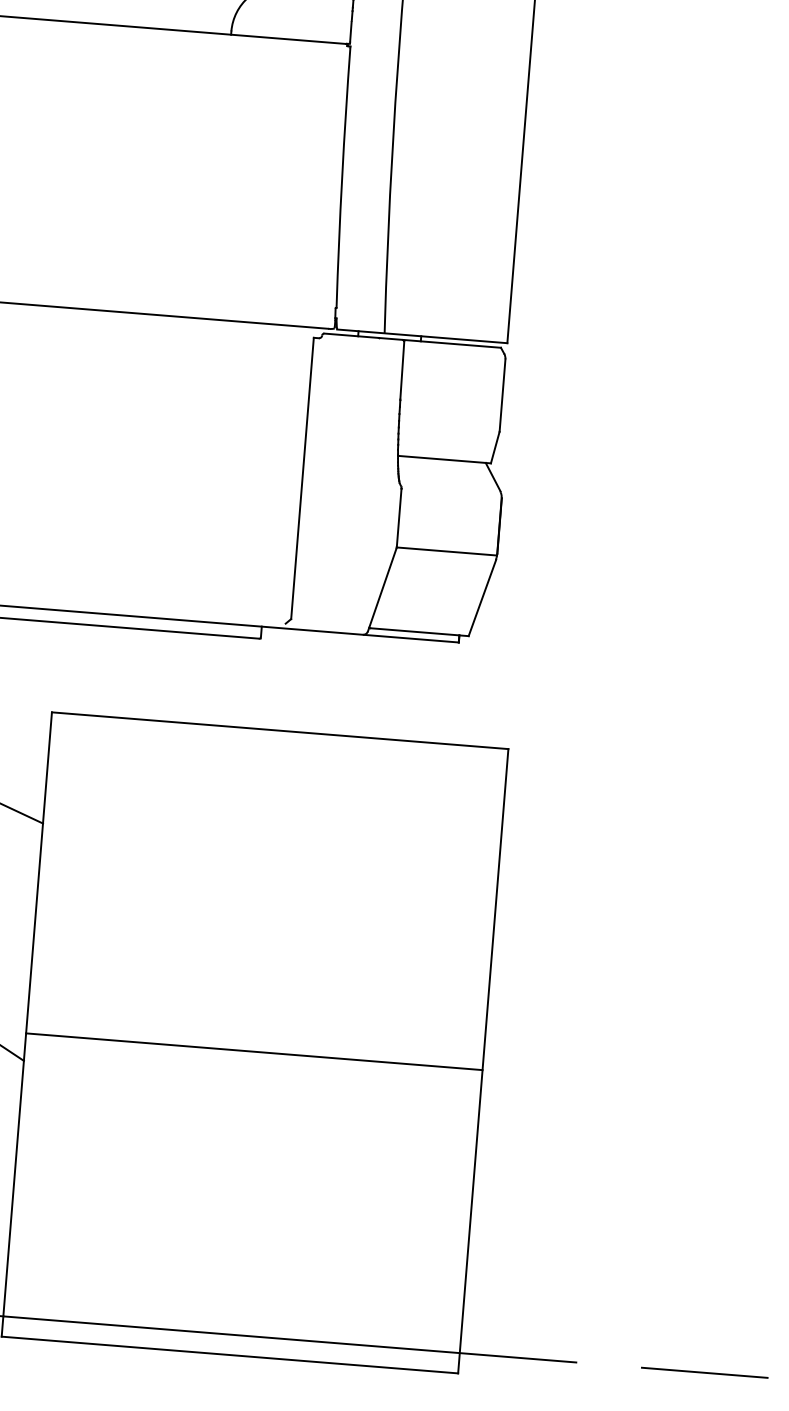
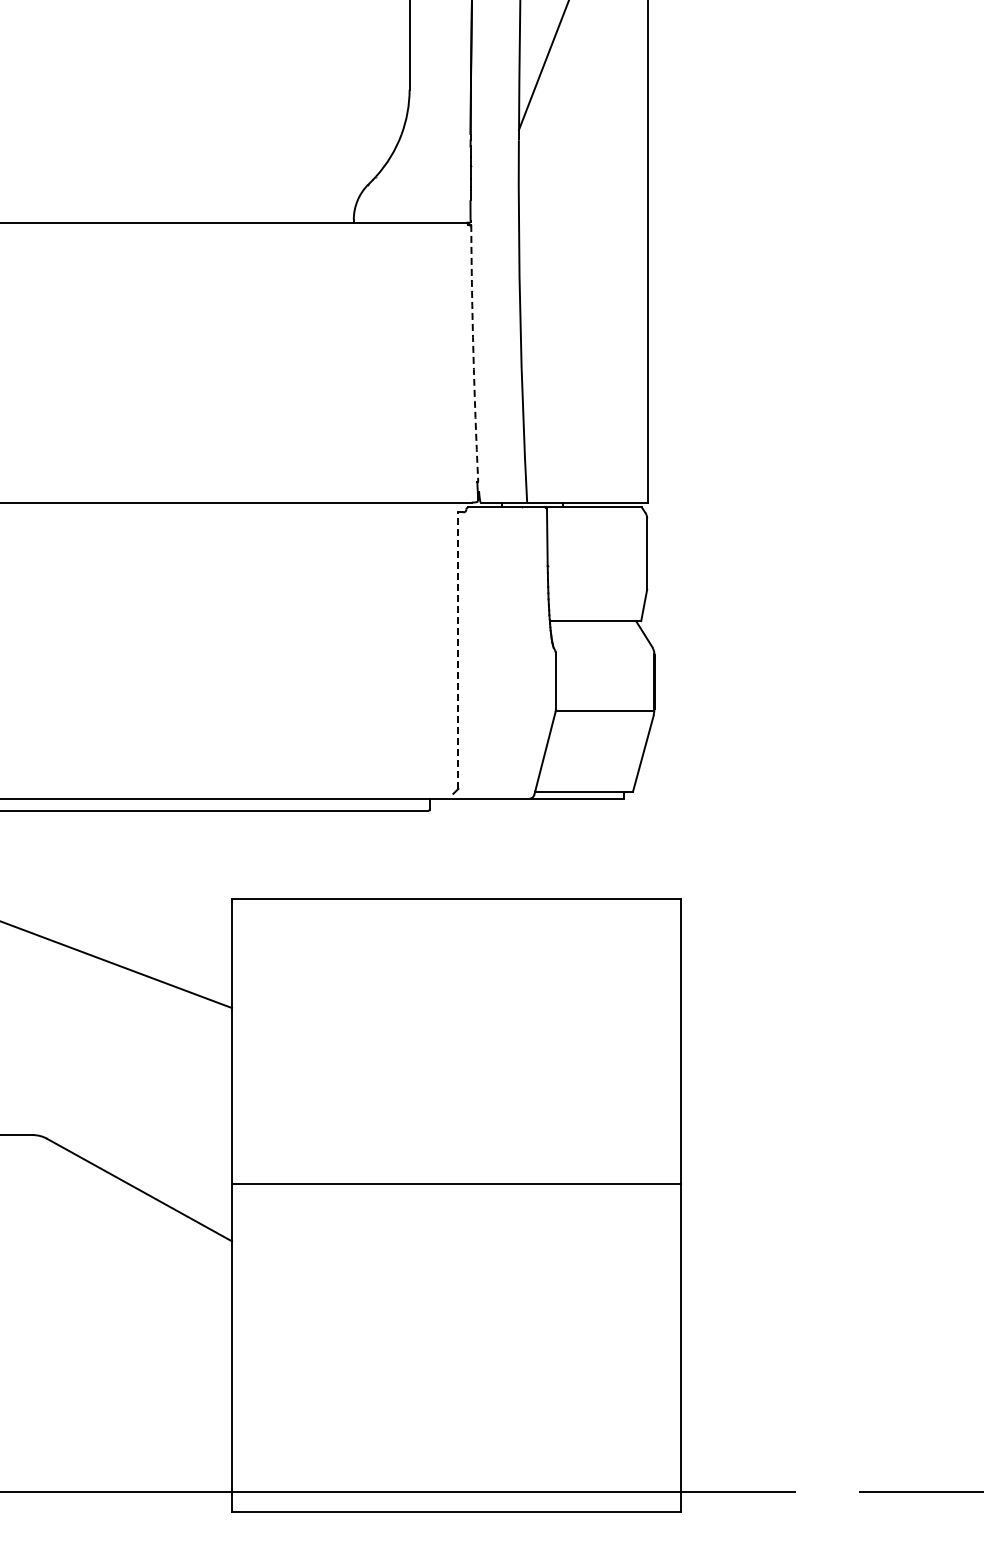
arc: (342, 177) -> (473, 353), solid -> dashed
line: (302, 478) -> (458, 650), solid -> dashed
line: (254, 1051) -> (456, 1184), moved

